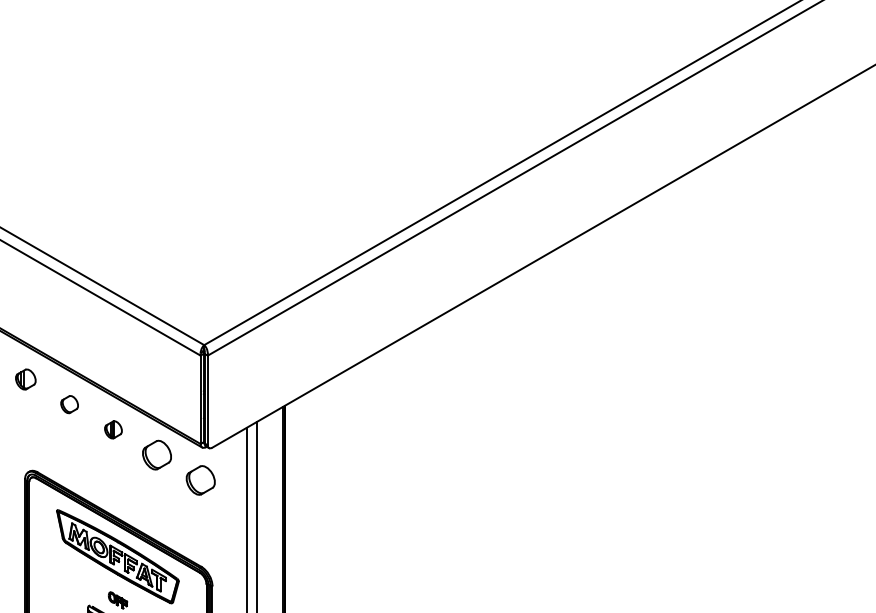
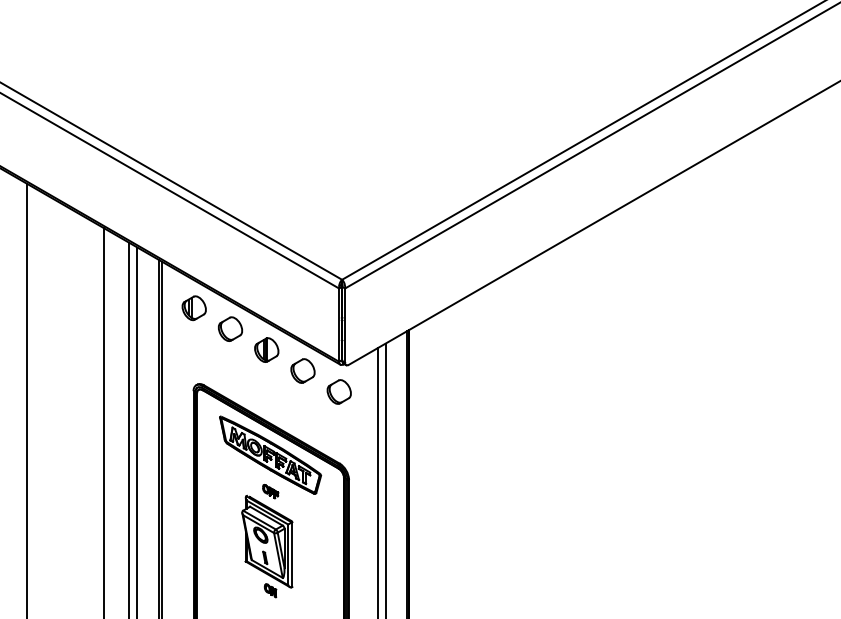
part: (25, 379) -> (193, 308), size x1.43
part: (69, 403) -> (230, 328), size x1.67
part: (113, 429) -> (266, 349), size x1.67

